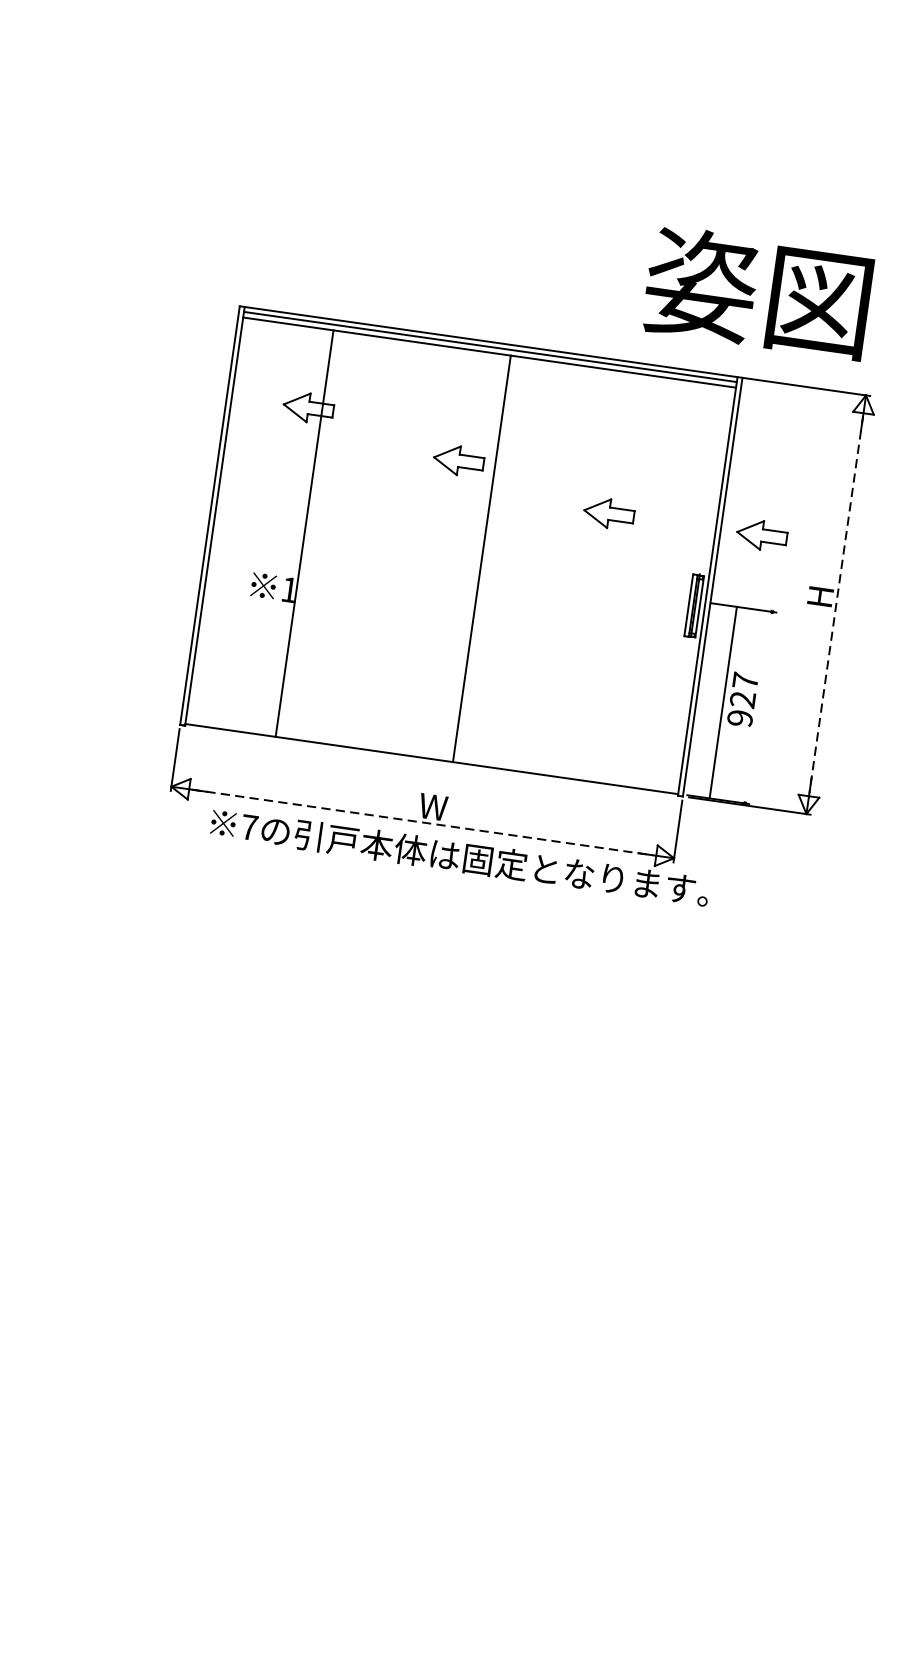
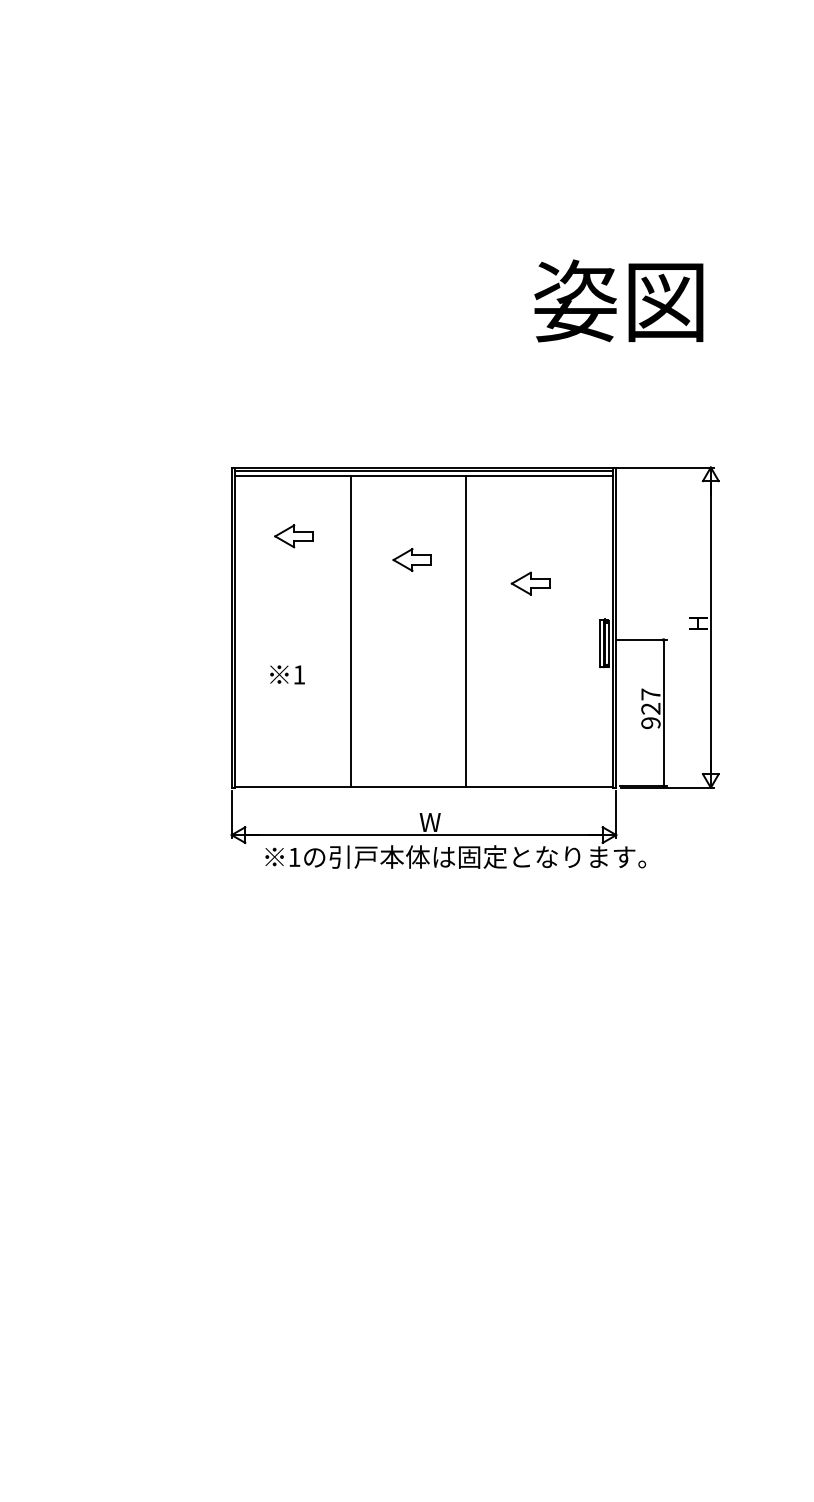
text: (757, 291) -> (618, 300), moved
line: (304, 532) -> (350, 630), moved
part: (761, 535) -> (647, 583), removed
line: (482, 558) -> (466, 630), moved
line: (835, 605) -> (710, 628), dashed -> solid
line: (723, 701) -> (663, 712), moved
line: (423, 823) -> (424, 835), dashed -> solid
text: (249, 827) -> (294, 857), 7 -> 1

